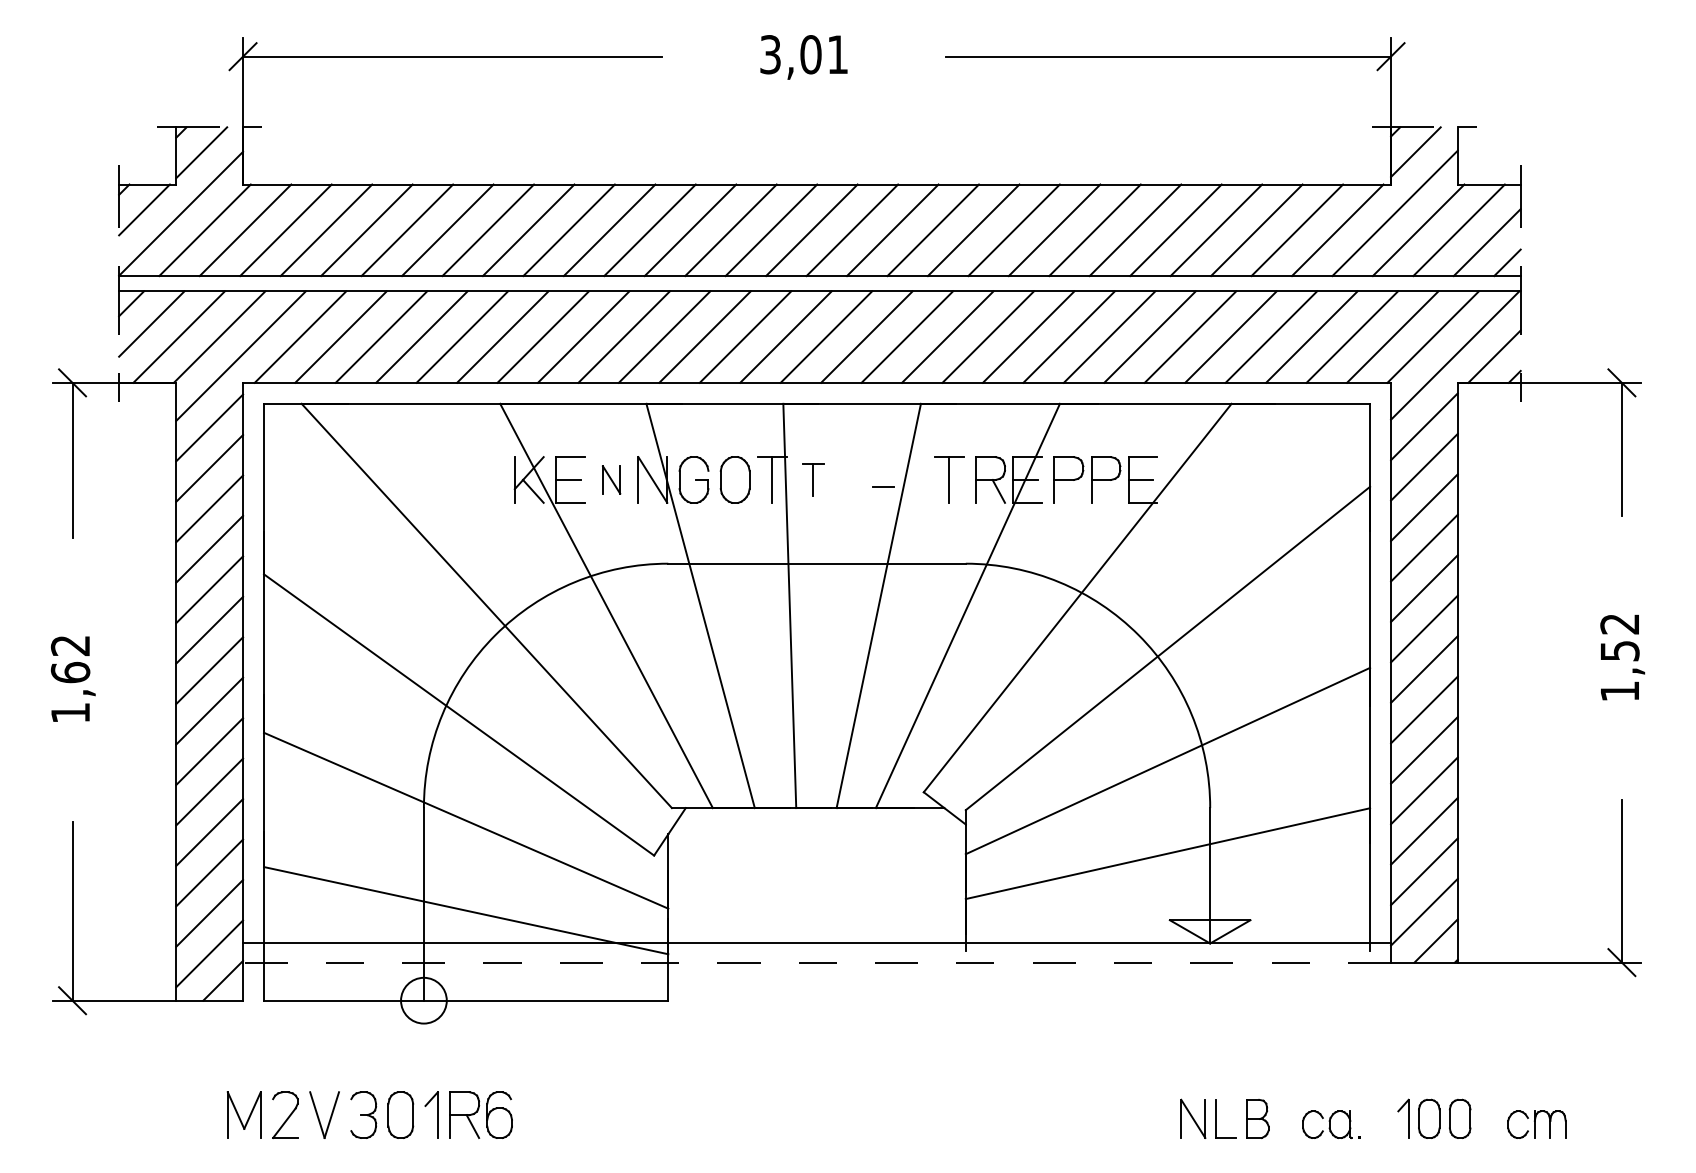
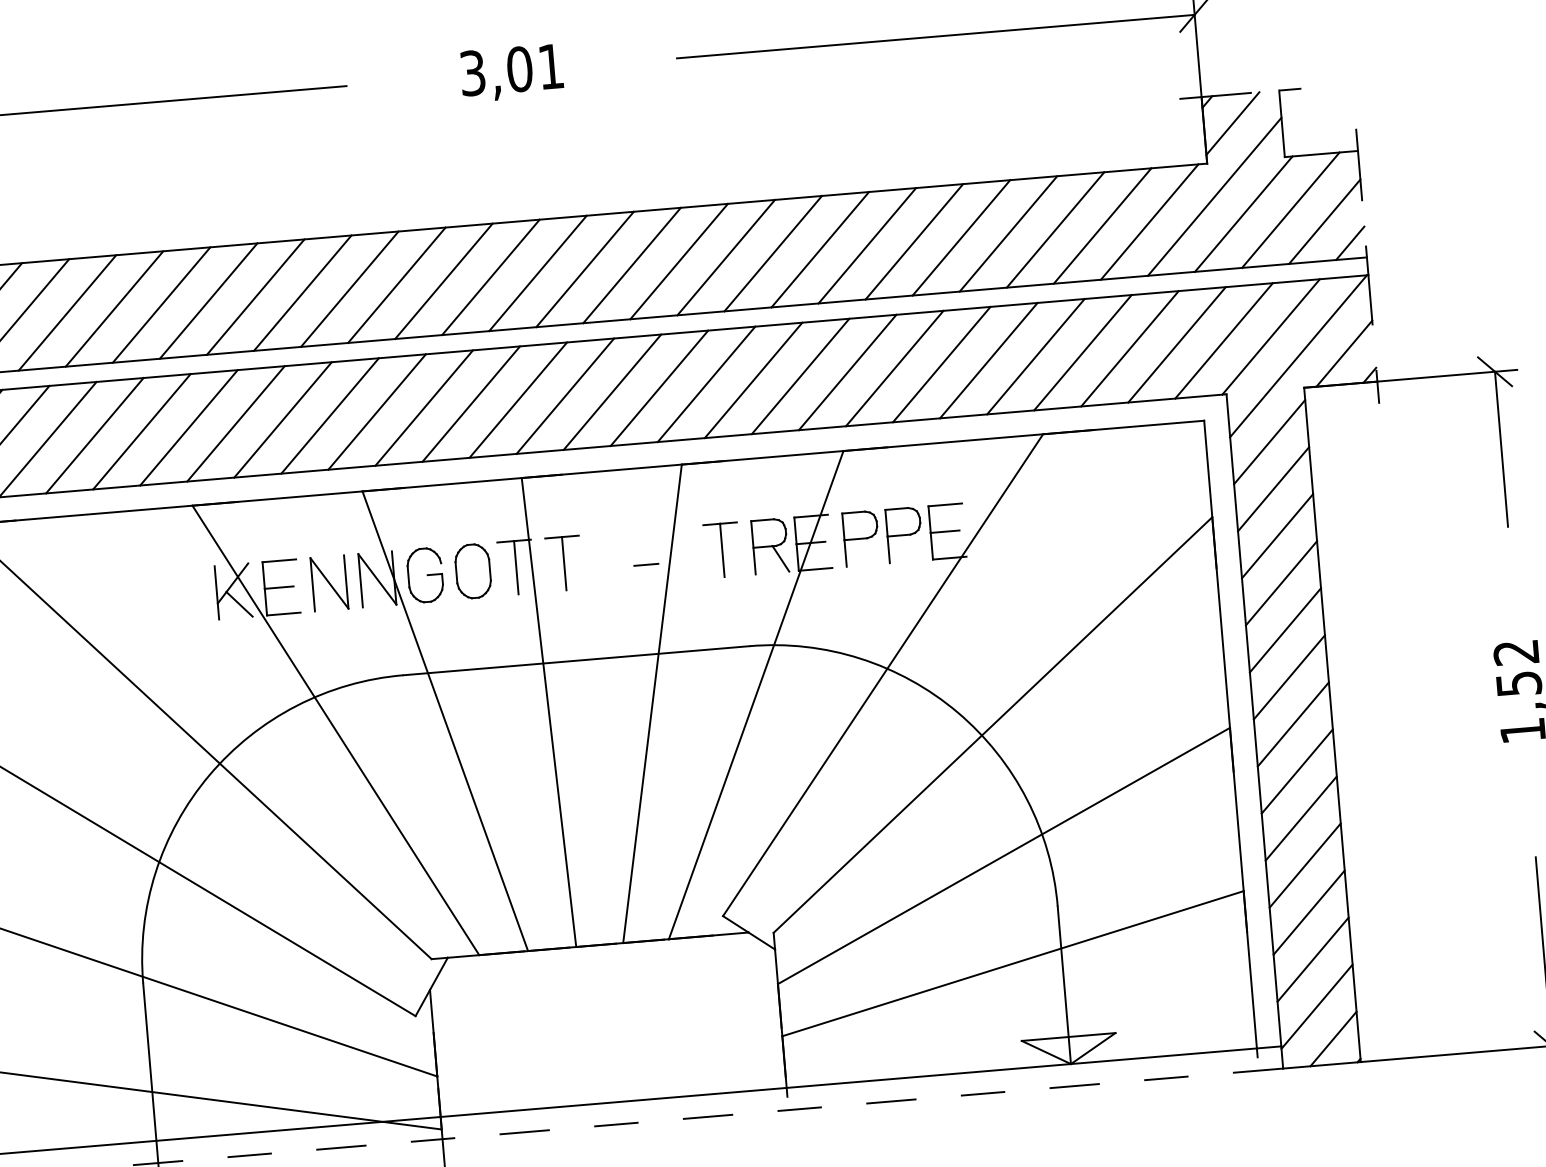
part: (611, 479) -> (329, 582), size x1.67
part: (813, 479) -> (564, 563), size x1.43

